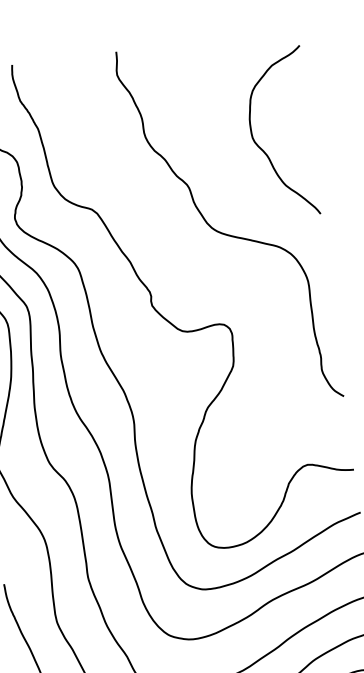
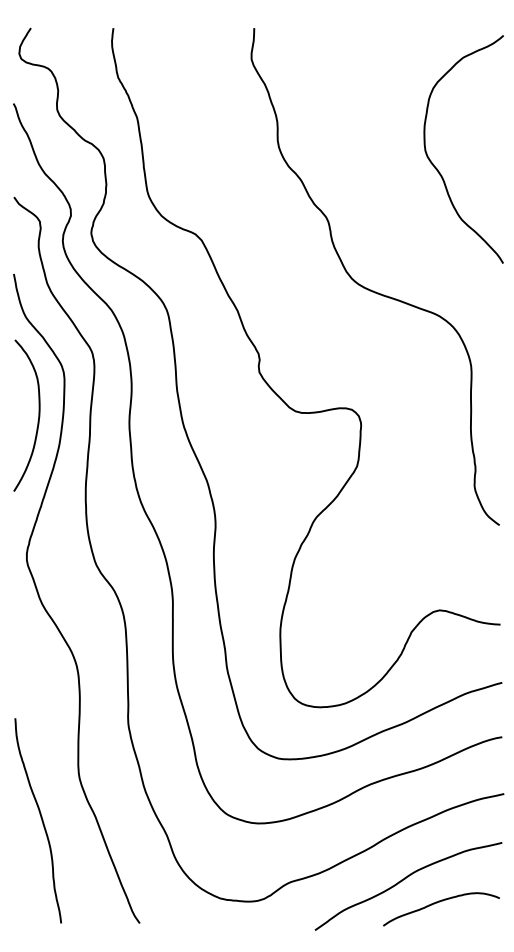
curve: (264, 150) -> (438, 169), moved

